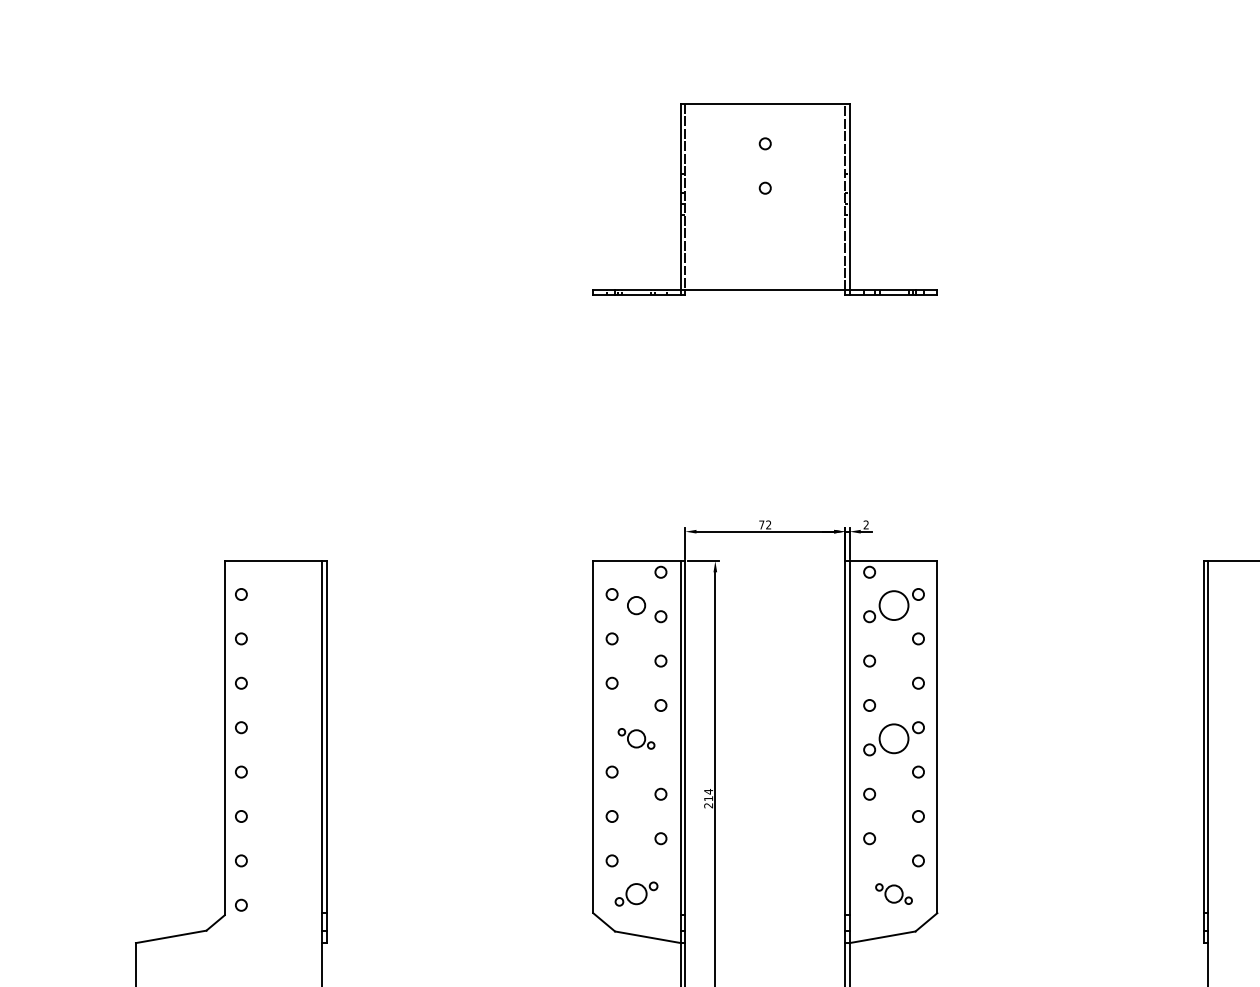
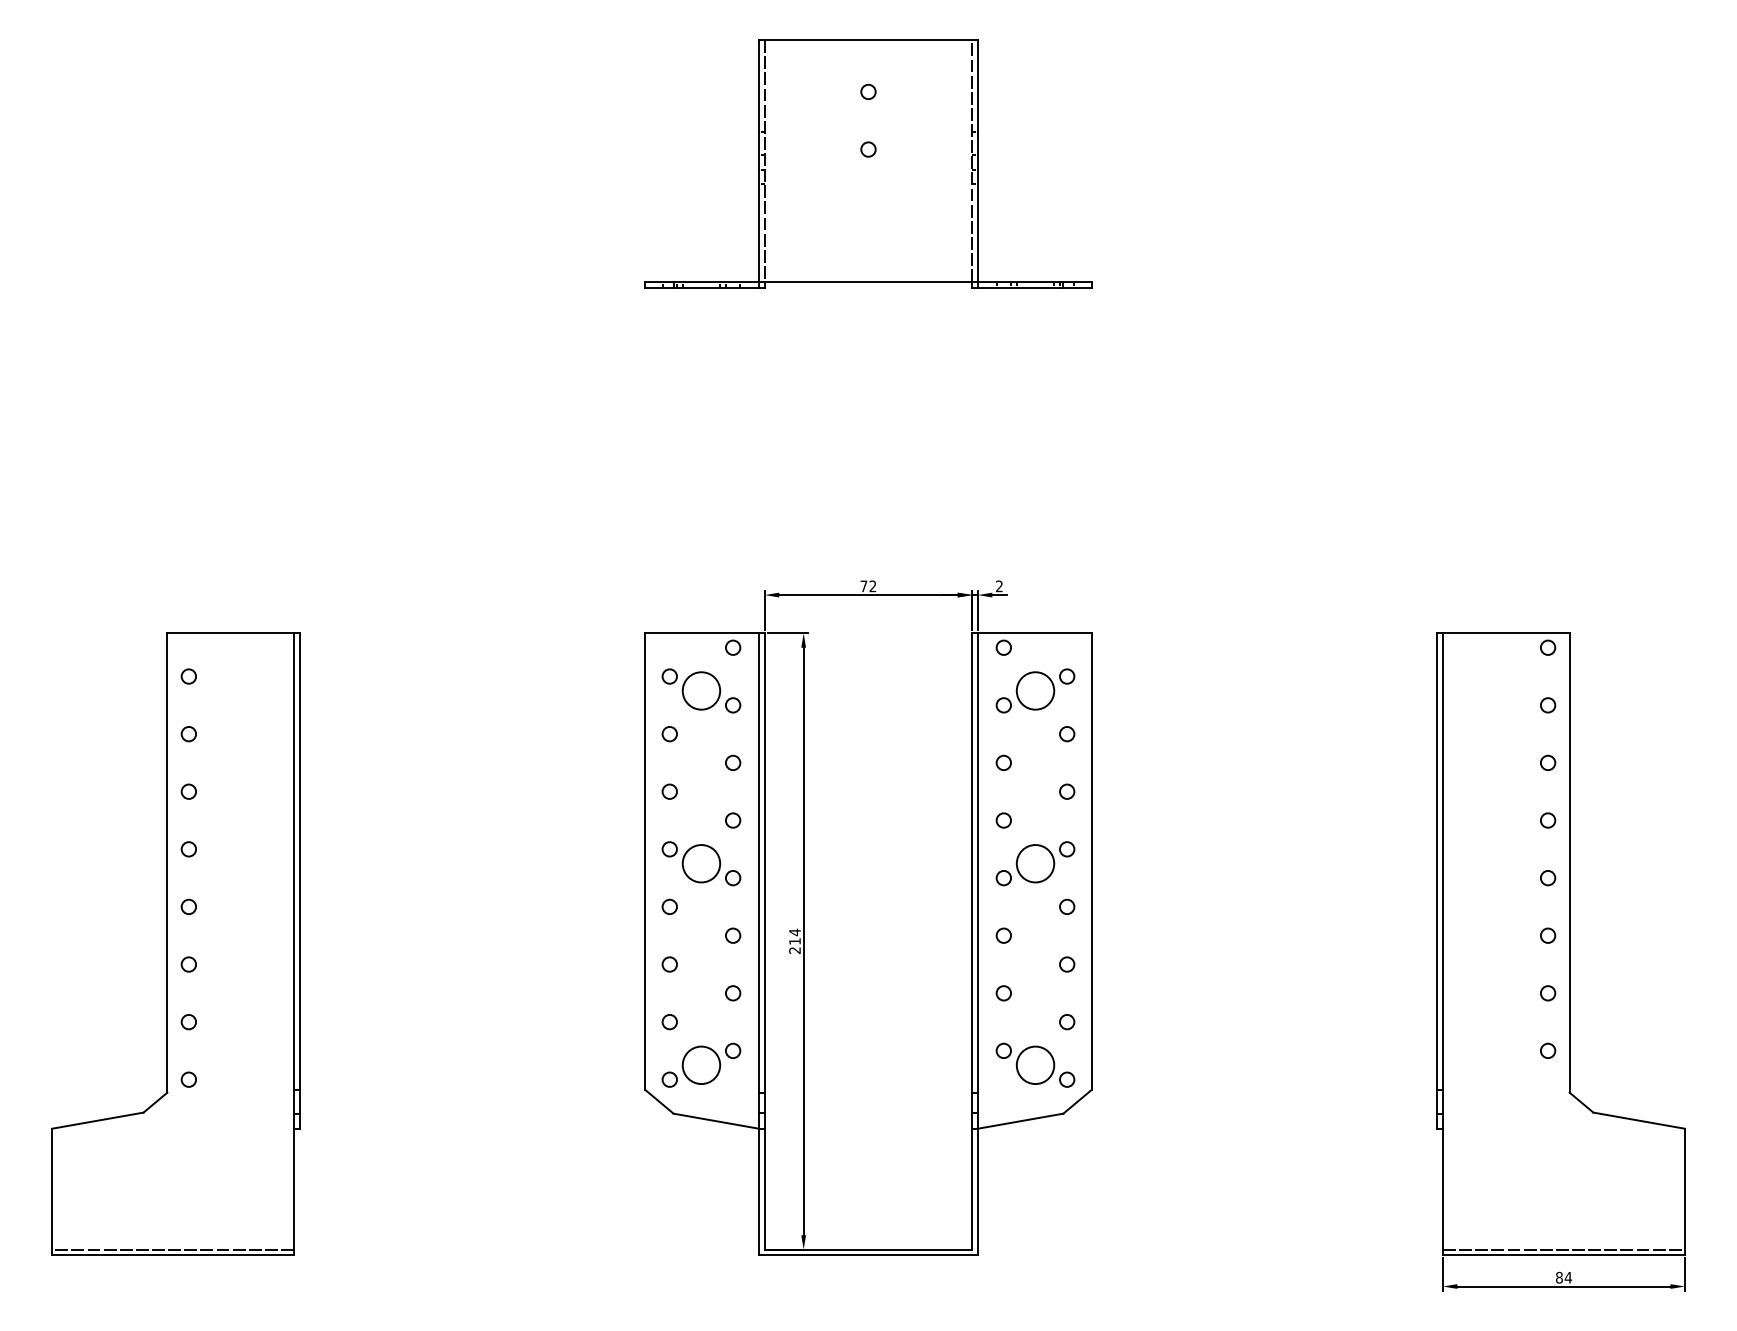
circle: (636, 605) -> (701, 690), size x1.67
part: (636, 738) -> (701, 863), size x1.67
part: (636, 893) -> (701, 1064), size x1.43
part: (894, 893) -> (1035, 1064), size x1.67

